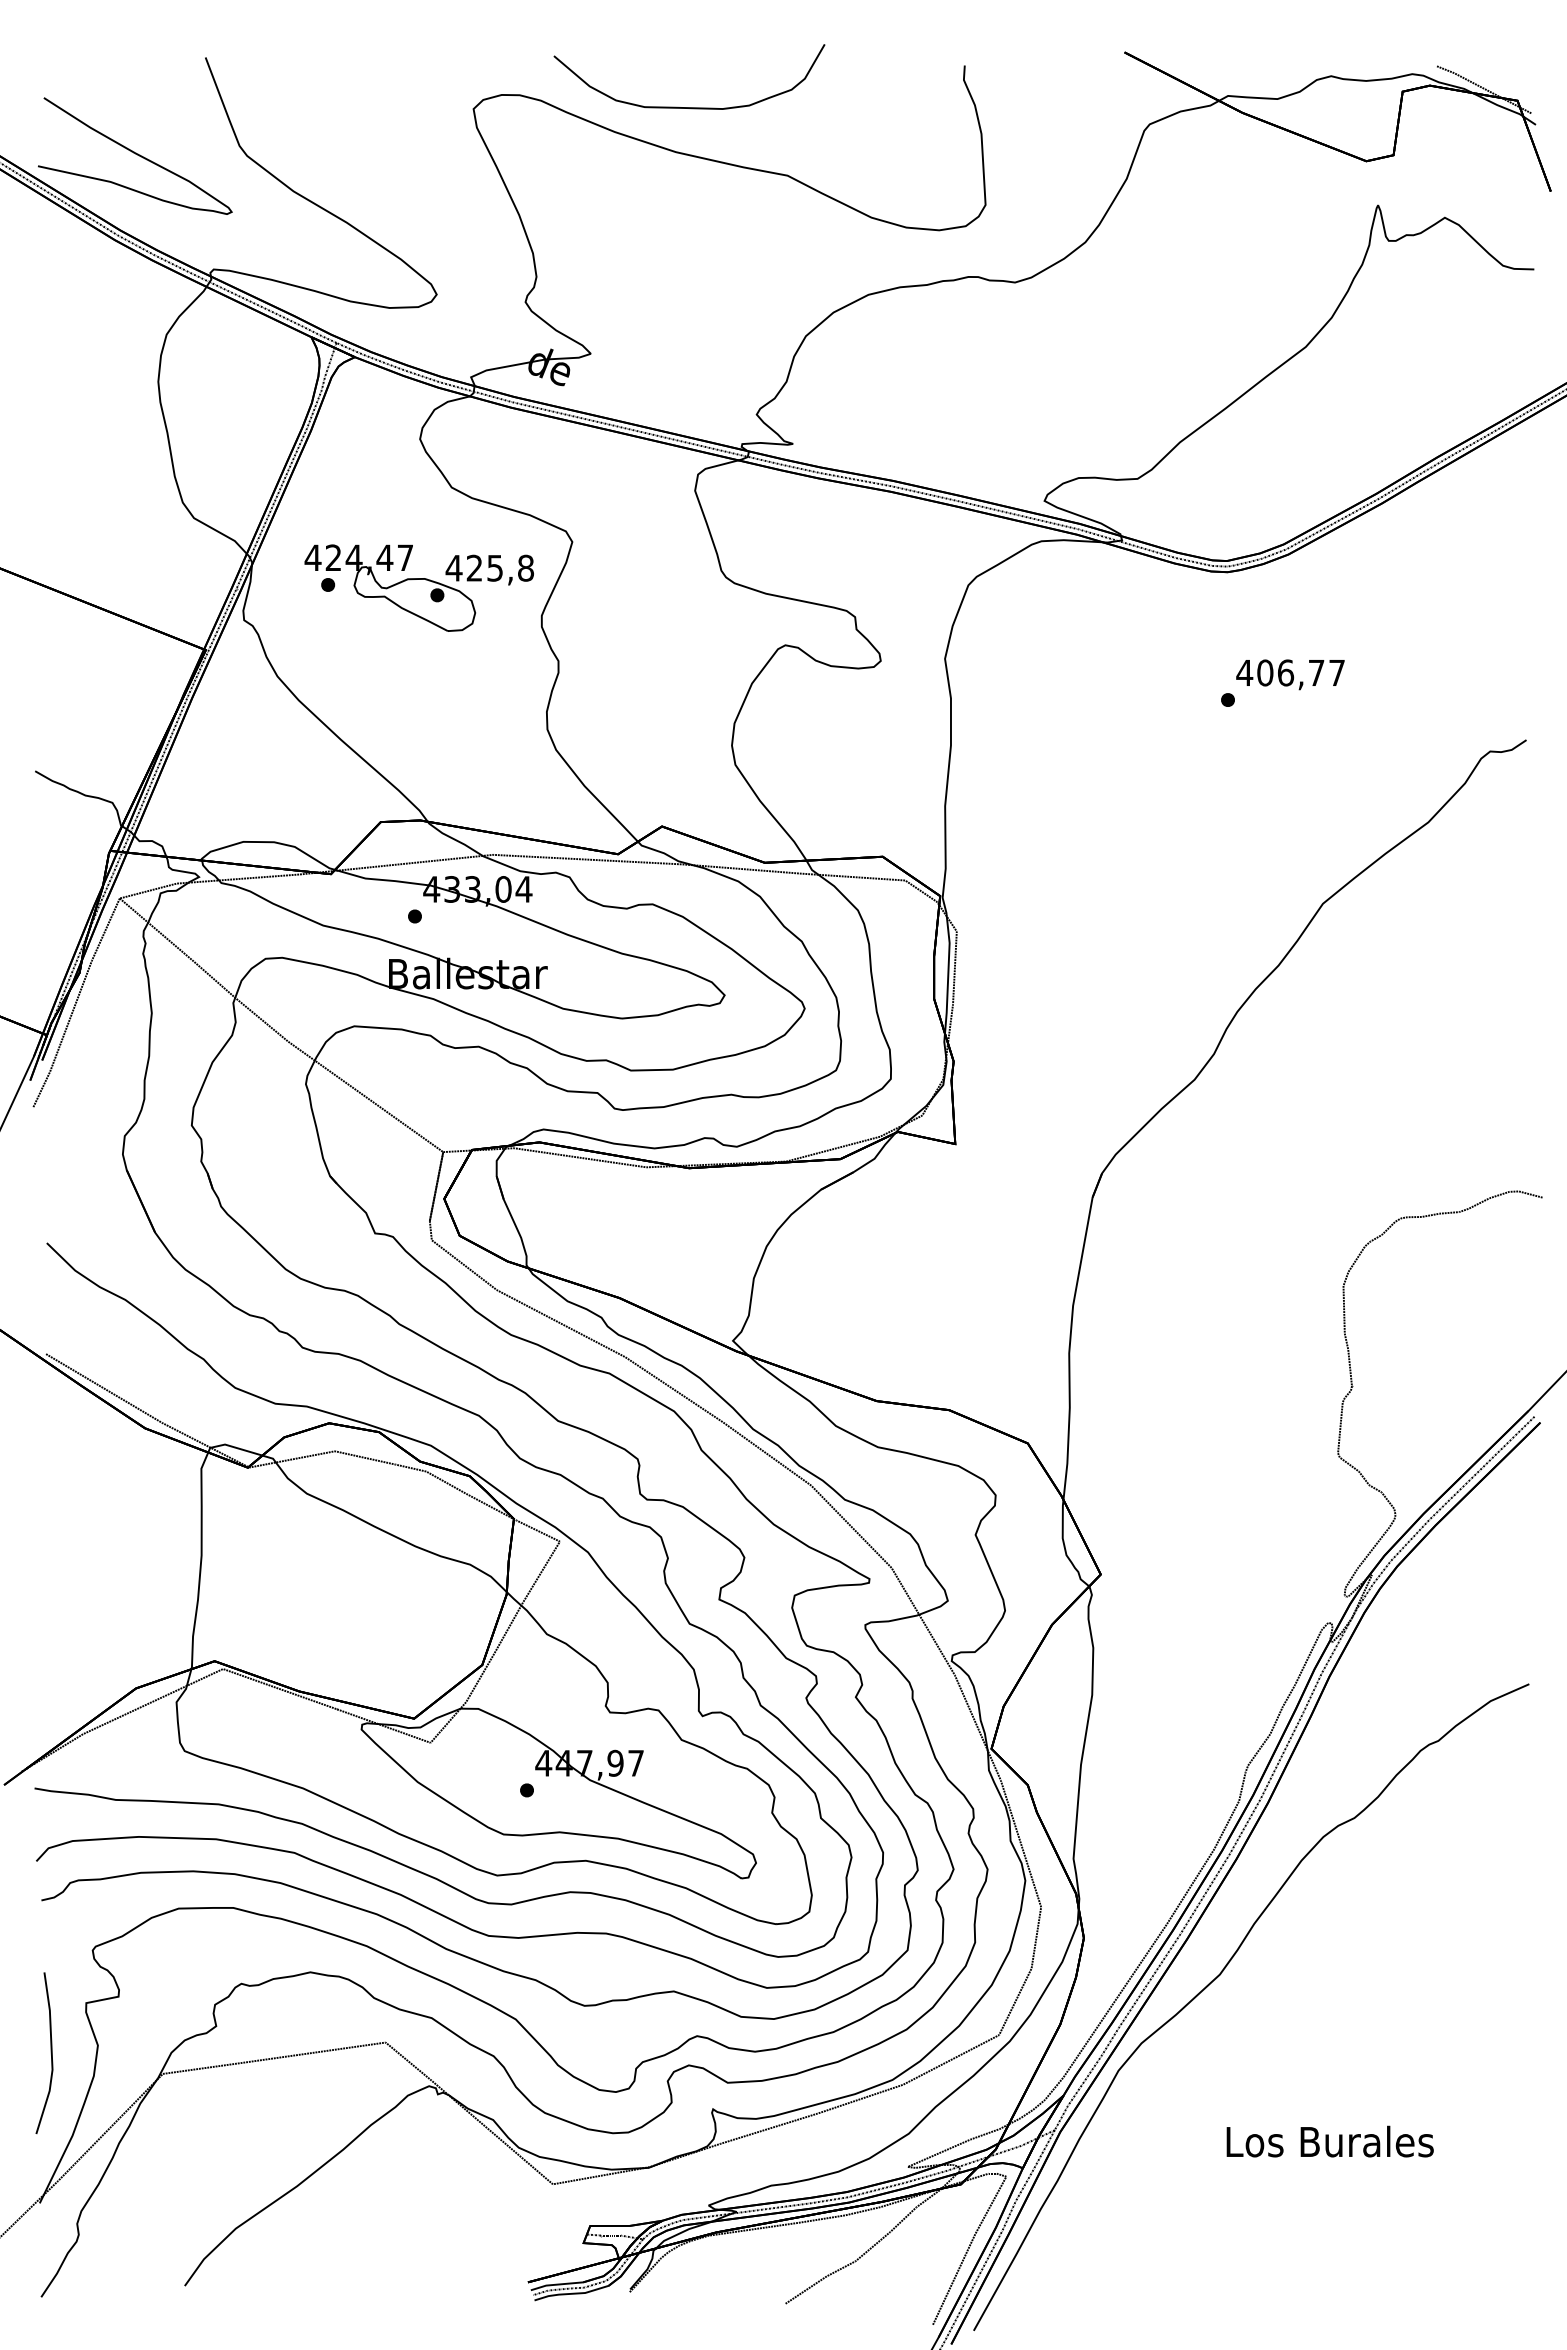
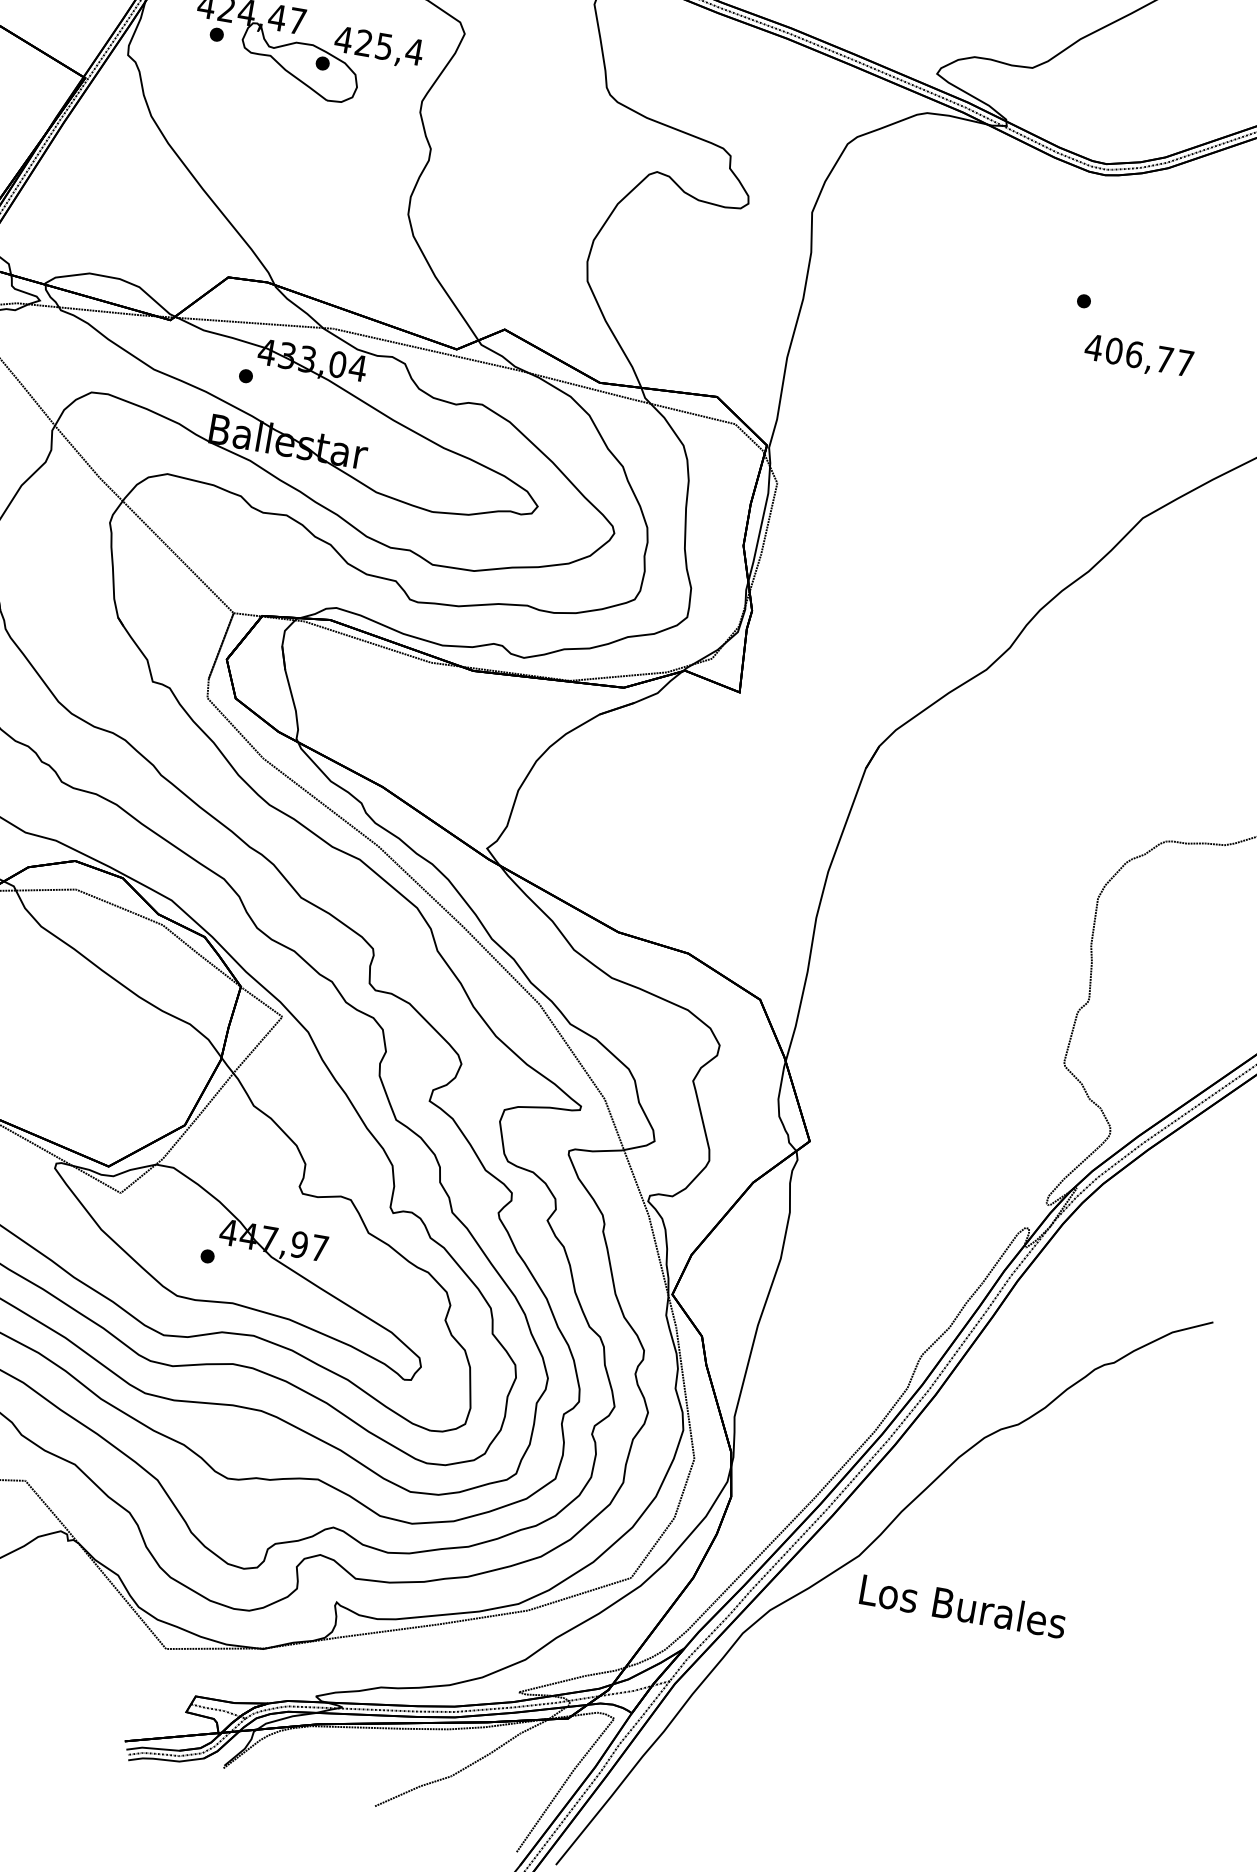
text: (525, 567) -> (414, 51), 425,8 -> 425,4
text: (1290, 674) -> (1138, 356), moved
text: (1329, 2141) -> (962, 1606), moved

